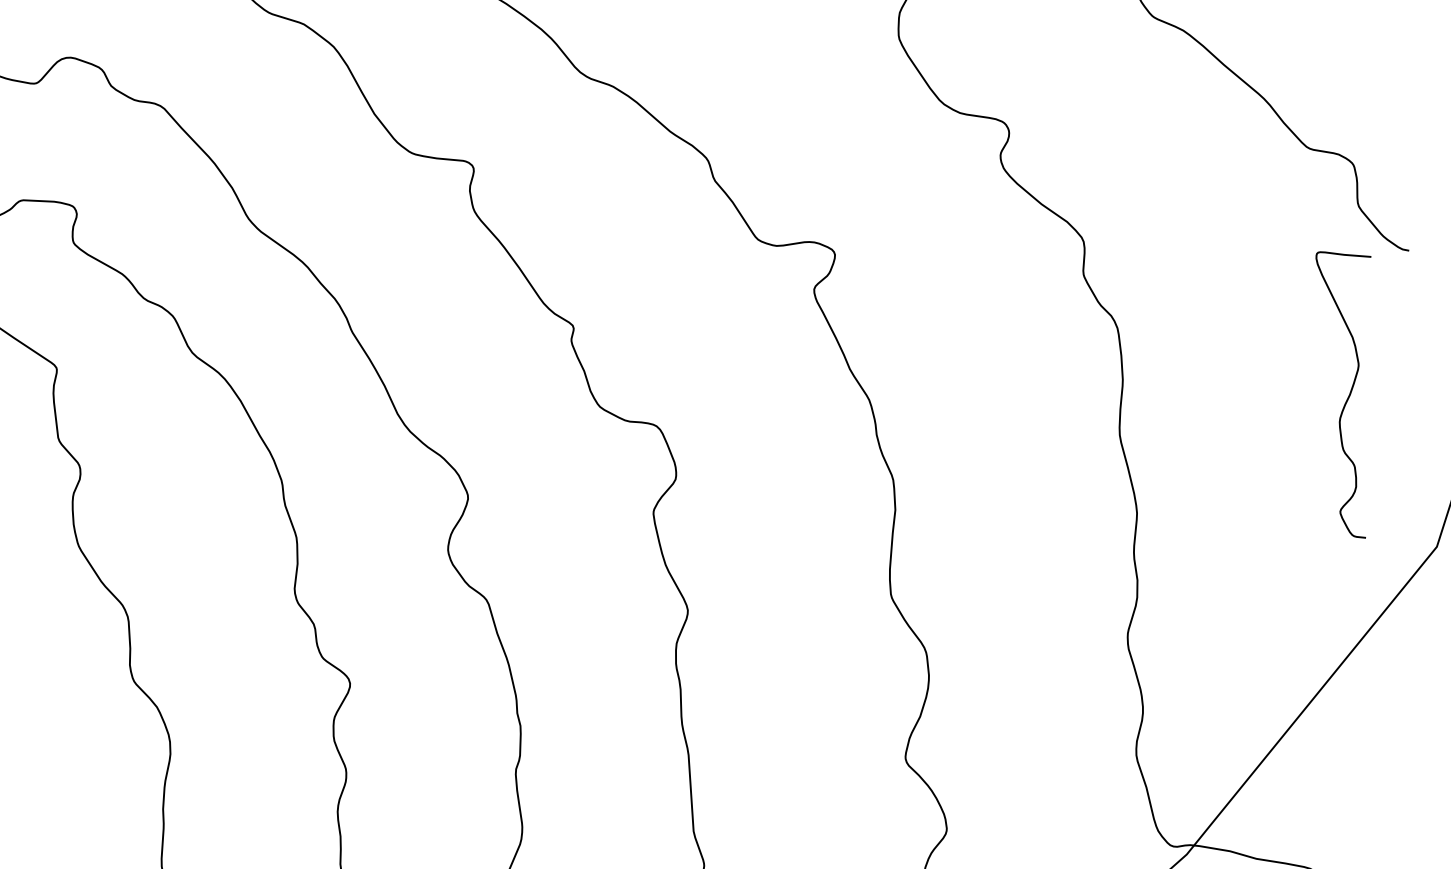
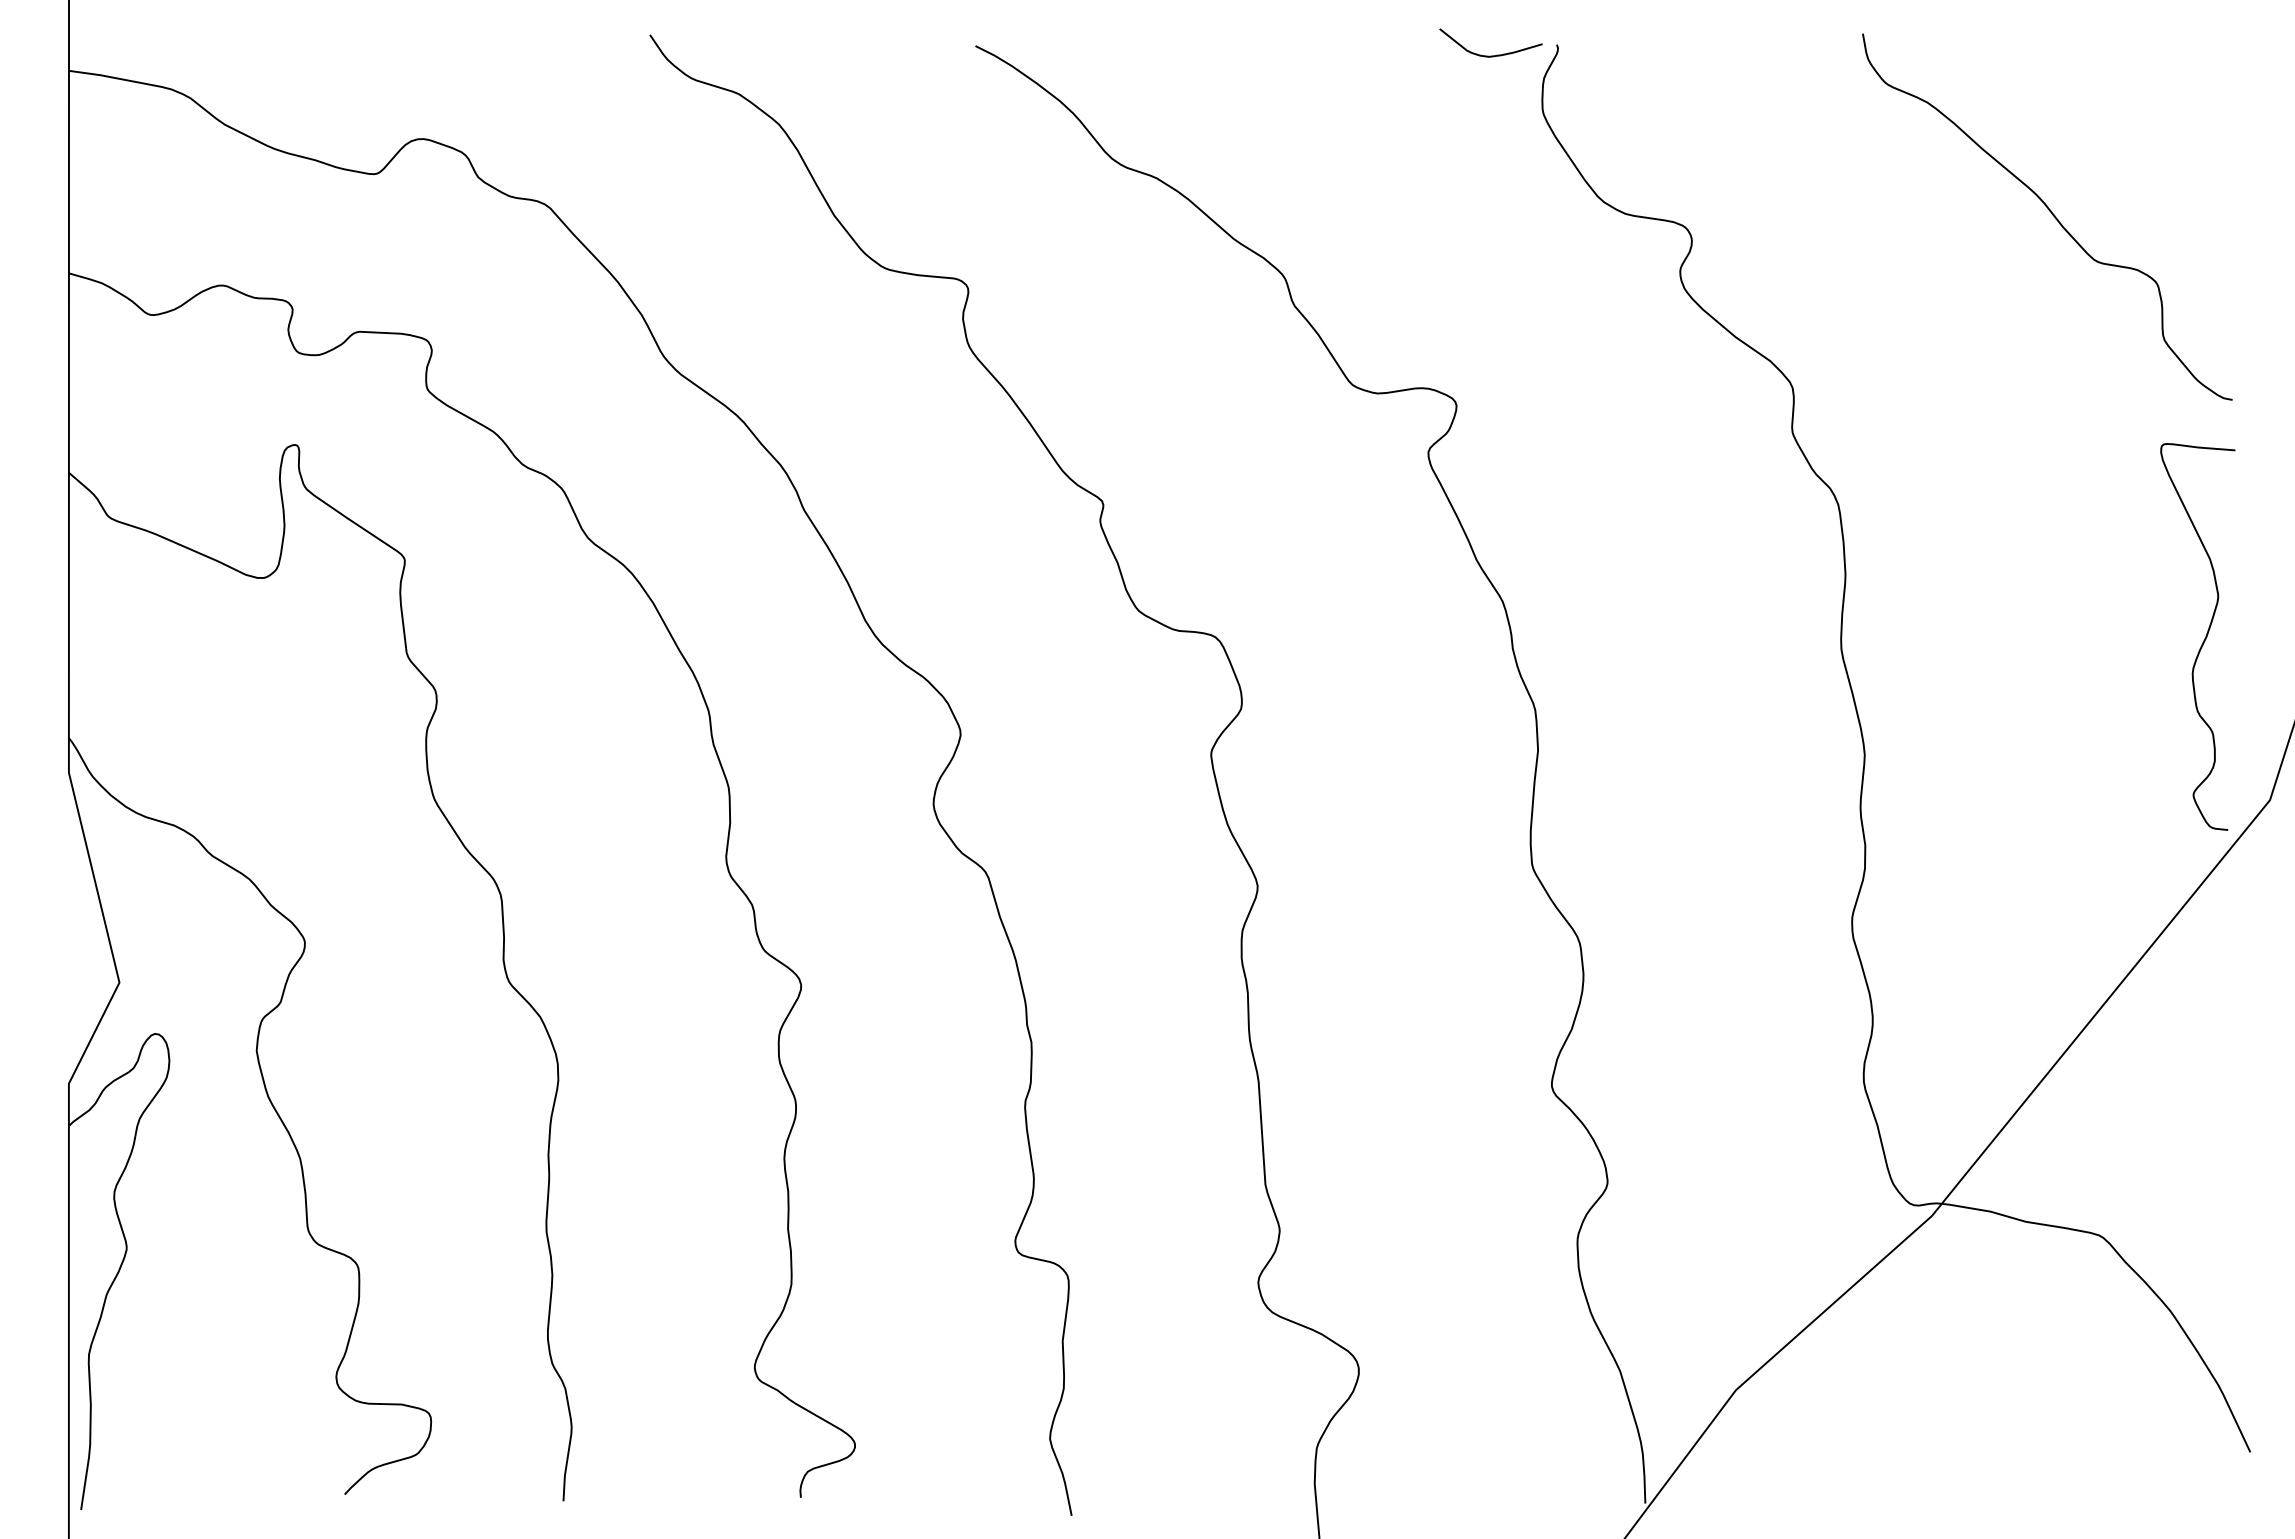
curve: (1347, 397) -> (2203, 640), moved

